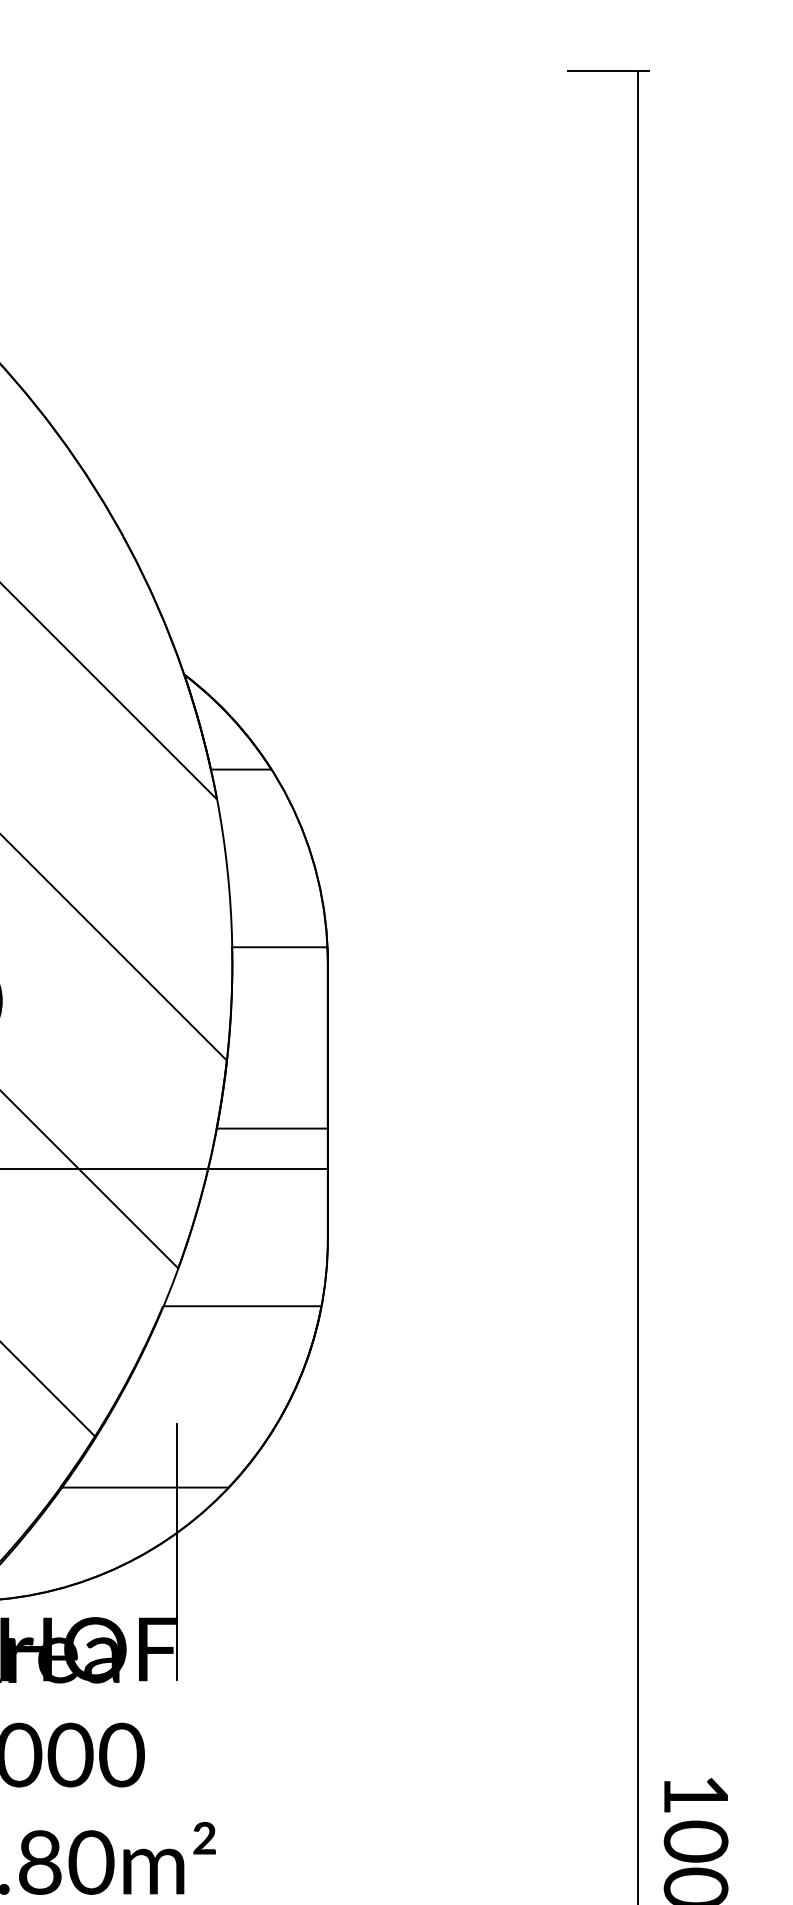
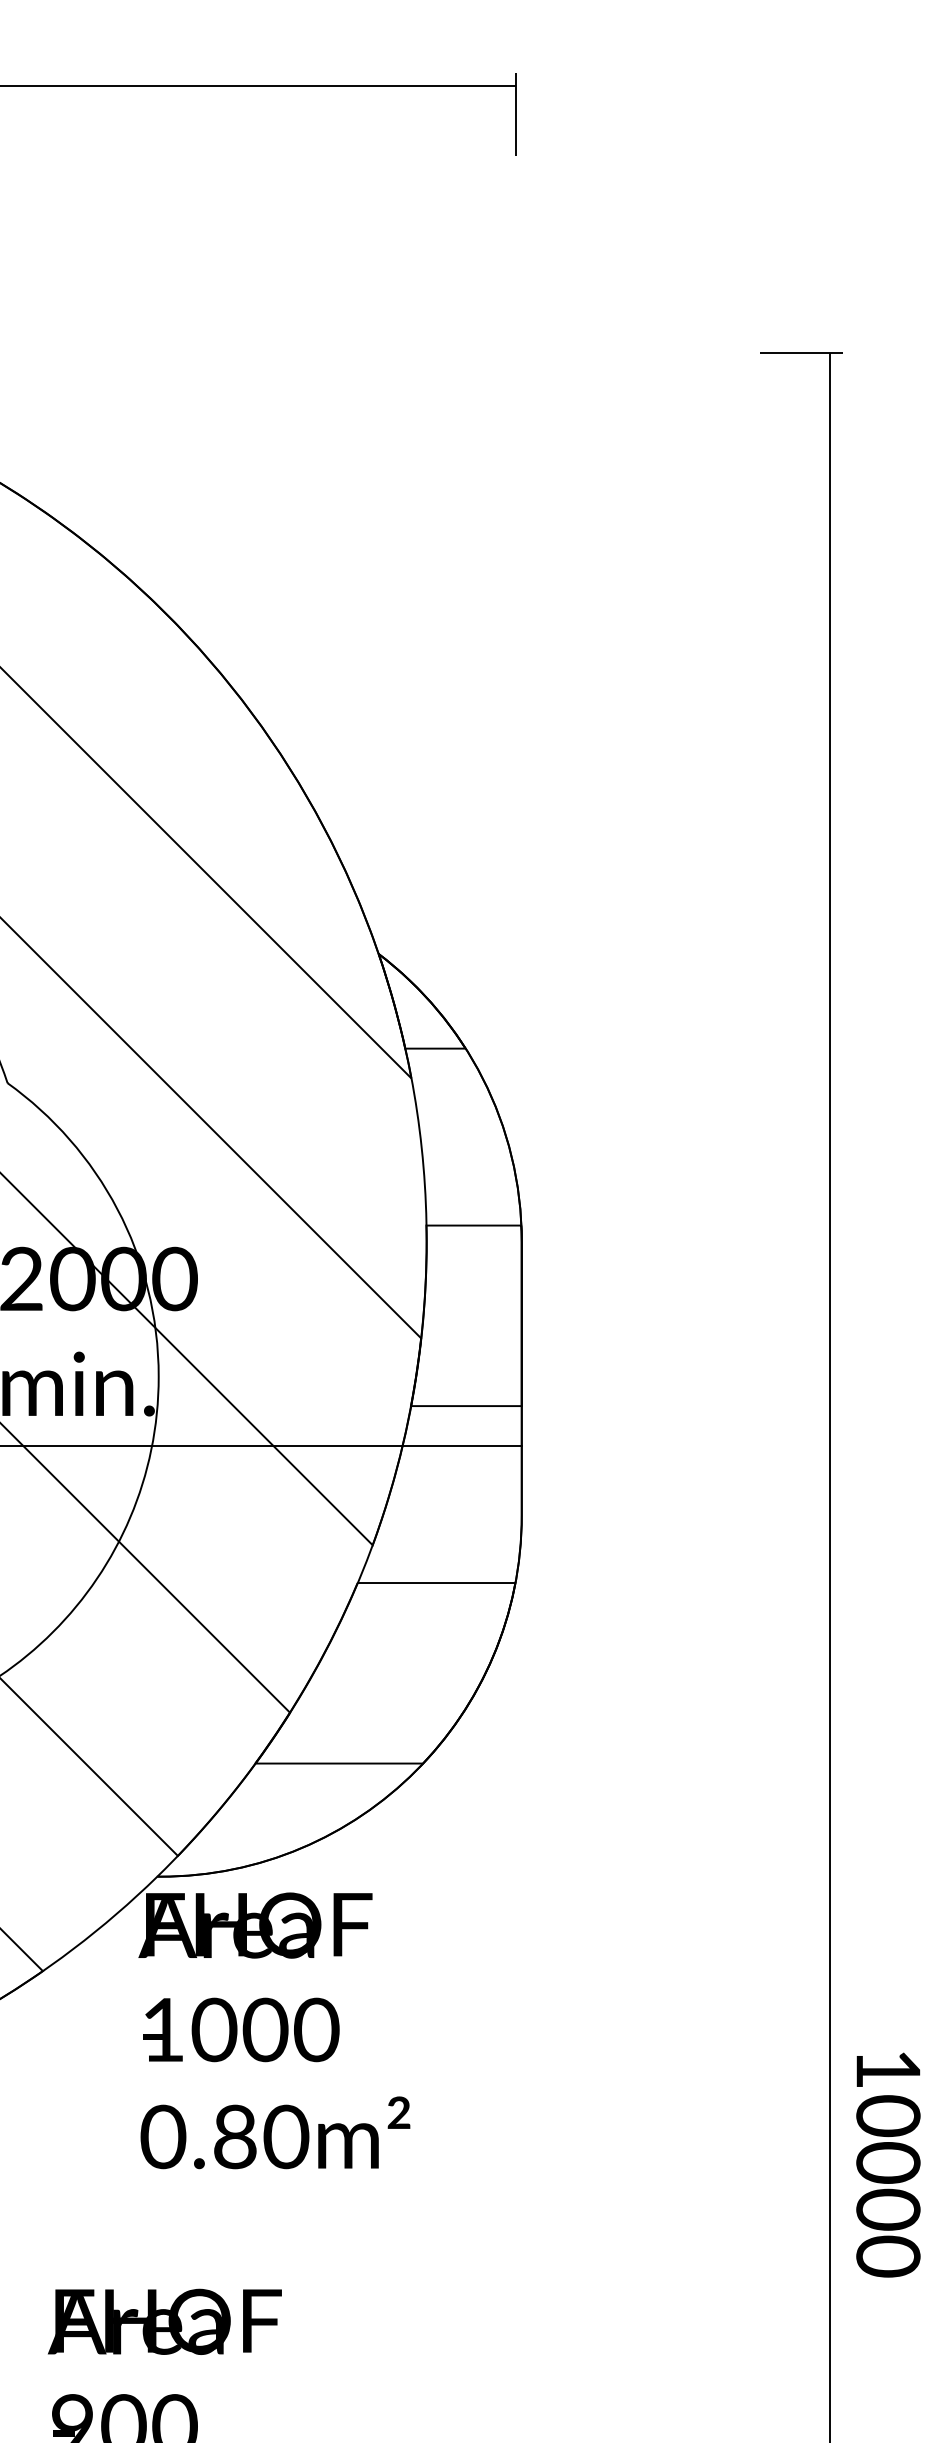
line: (176, 1551) -> (371, 1827), removed

